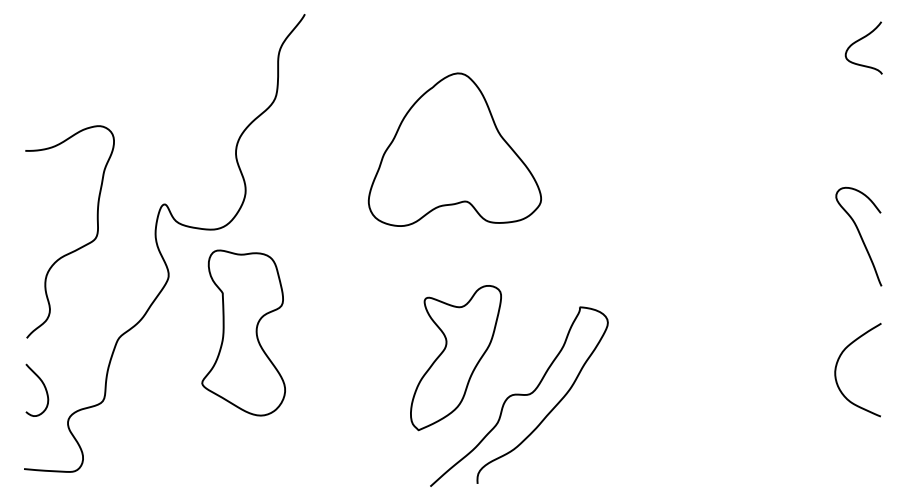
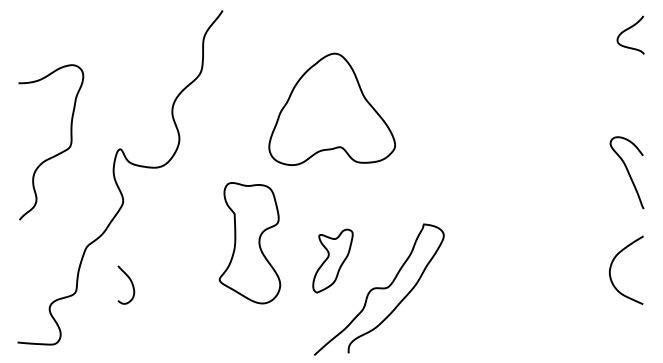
curve: (78, 247) -> (57, 153), moved
part: (243, 333) -> (249, 243), moved
part: (455, 356) -> (332, 260), size x0.6
curve: (43, 386) -> (130, 282), moved

